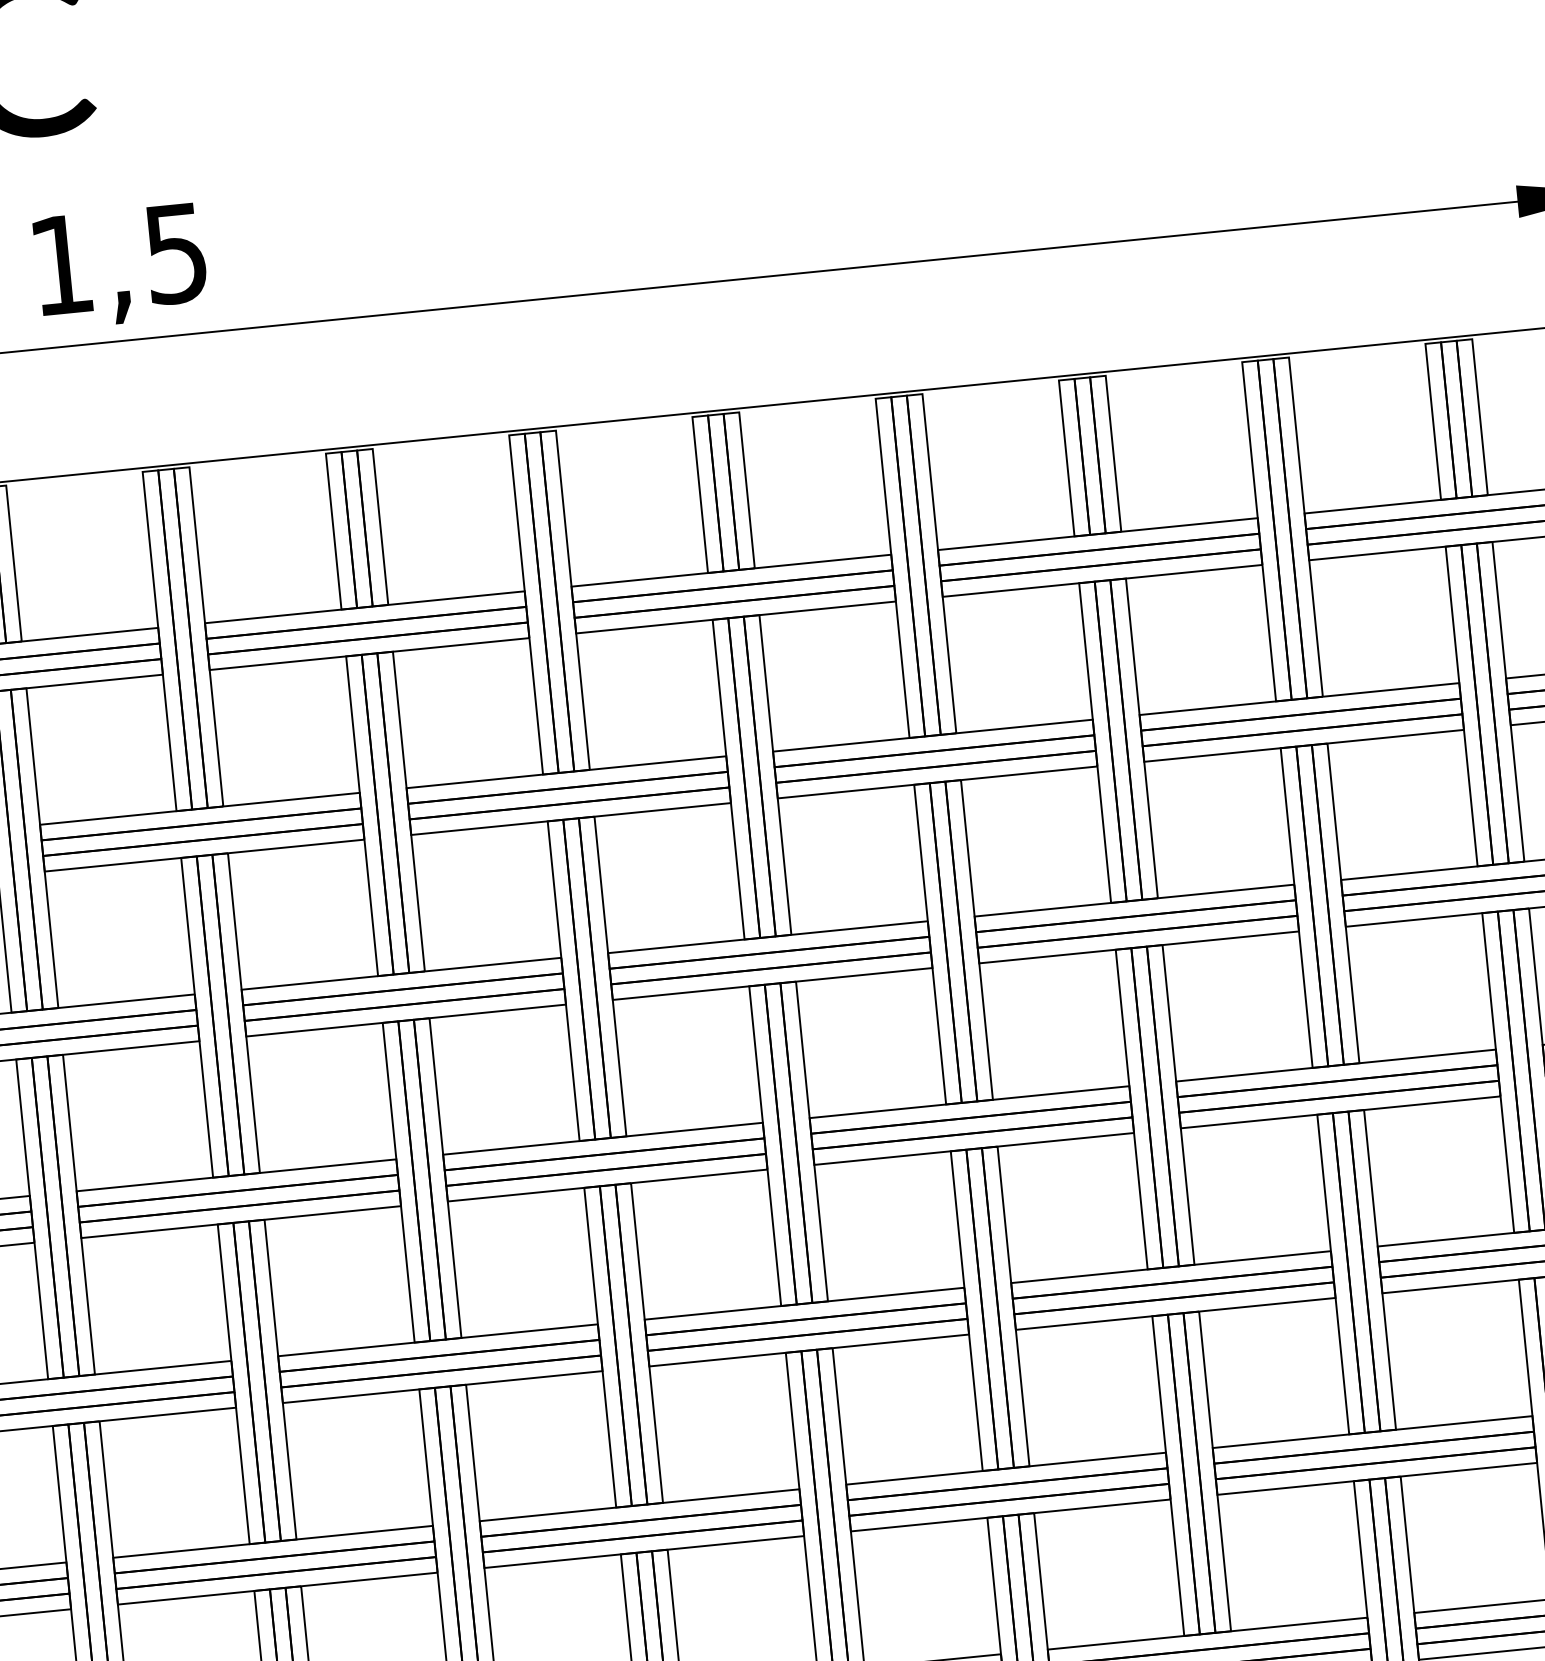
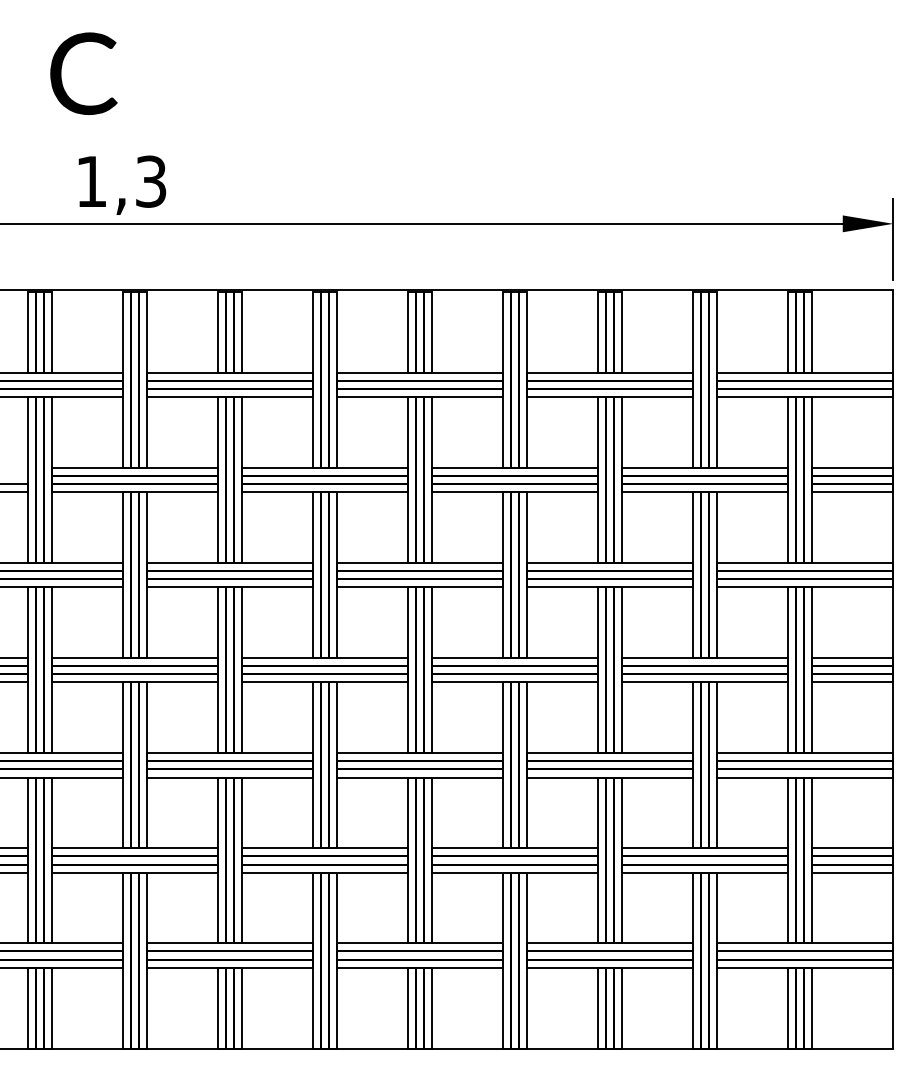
text: (176, 253) -> (151, 181), 1,5 -> 1,3

